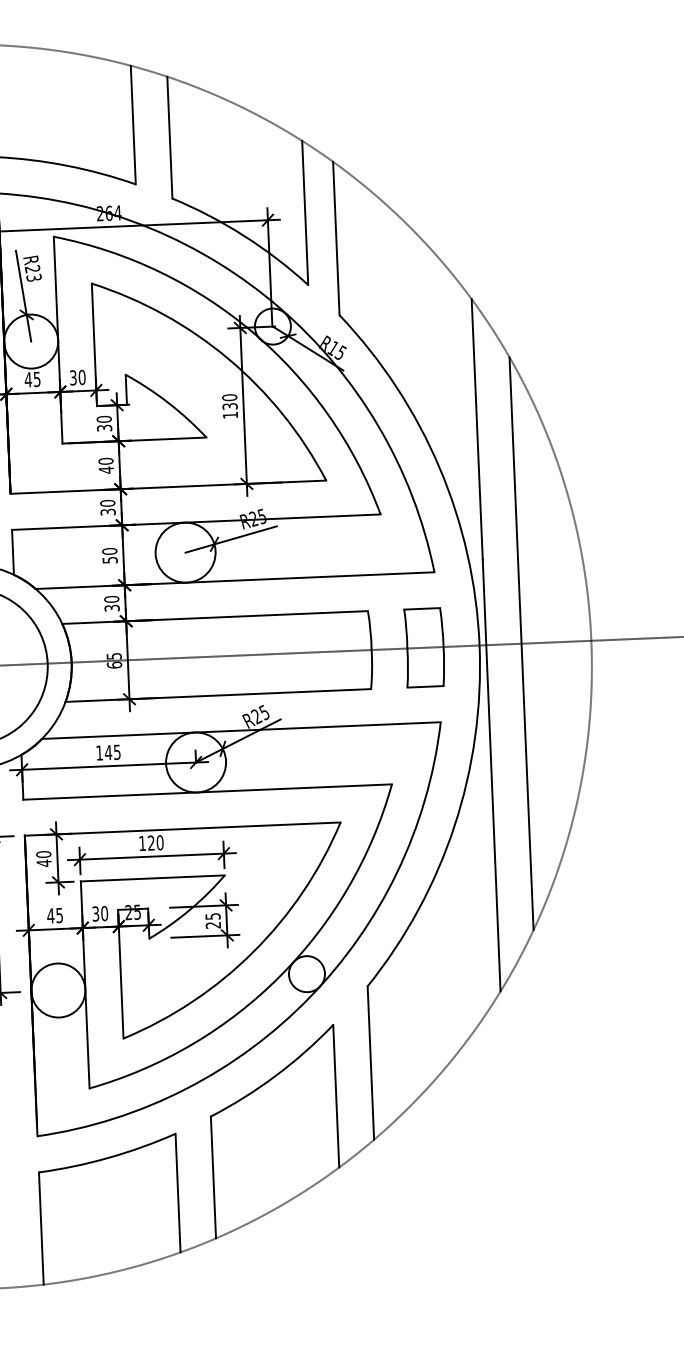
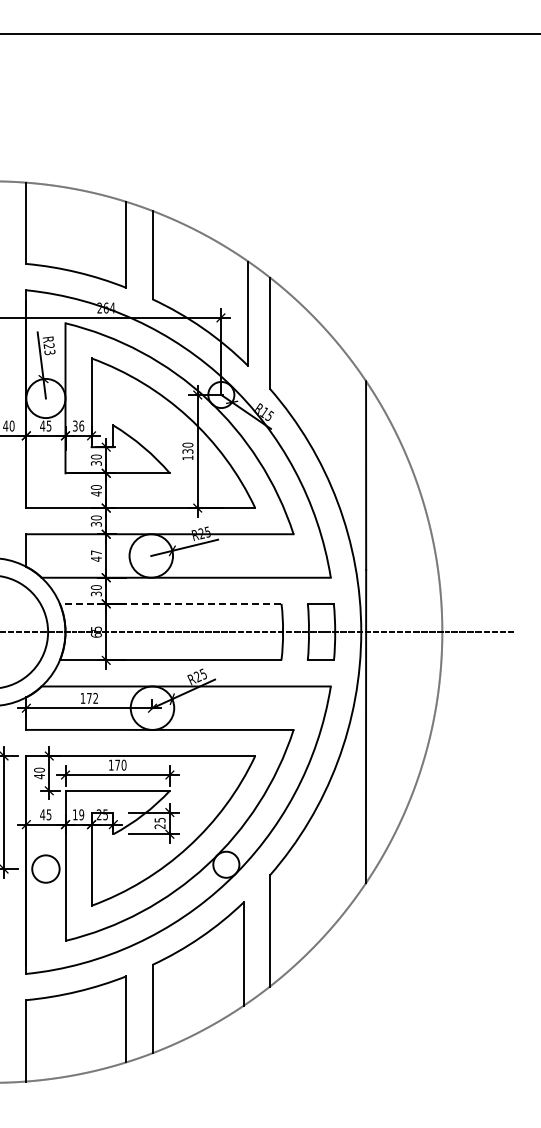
text: (81, 376) -> (81, 425), 30 -> 36
text: (108, 555) -> (95, 555), 50 -> 47
line: (214, 617) -> (170, 603), solid -> dashed
line: (521, 642) -> (391, 631), removed
text: (112, 751) -> (92, 697), 145 -> 172
text: (151, 842) -> (117, 764), 120 -> 170
text: (100, 913) -> (78, 814), 30 -> 19
circle: (57, 989) -> (45, 868), size x0.7

